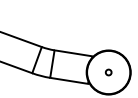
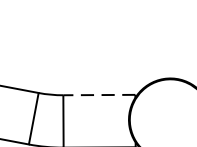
line: (73, 53) -> (99, 95), solid -> dashed
circle: (108, 72) -> (170, 119), removed

